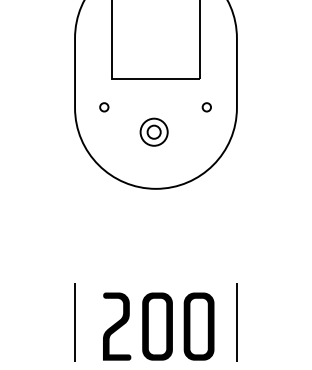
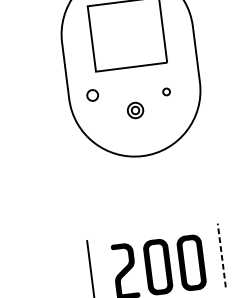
part: (104, 107) -> (92, 95), size x1.6
part: (206, 107) -> (166, 92), moved
part: (153, 131) -> (134, 110), size x0.7
line: (236, 321) -> (221, 254), solid -> dashed

